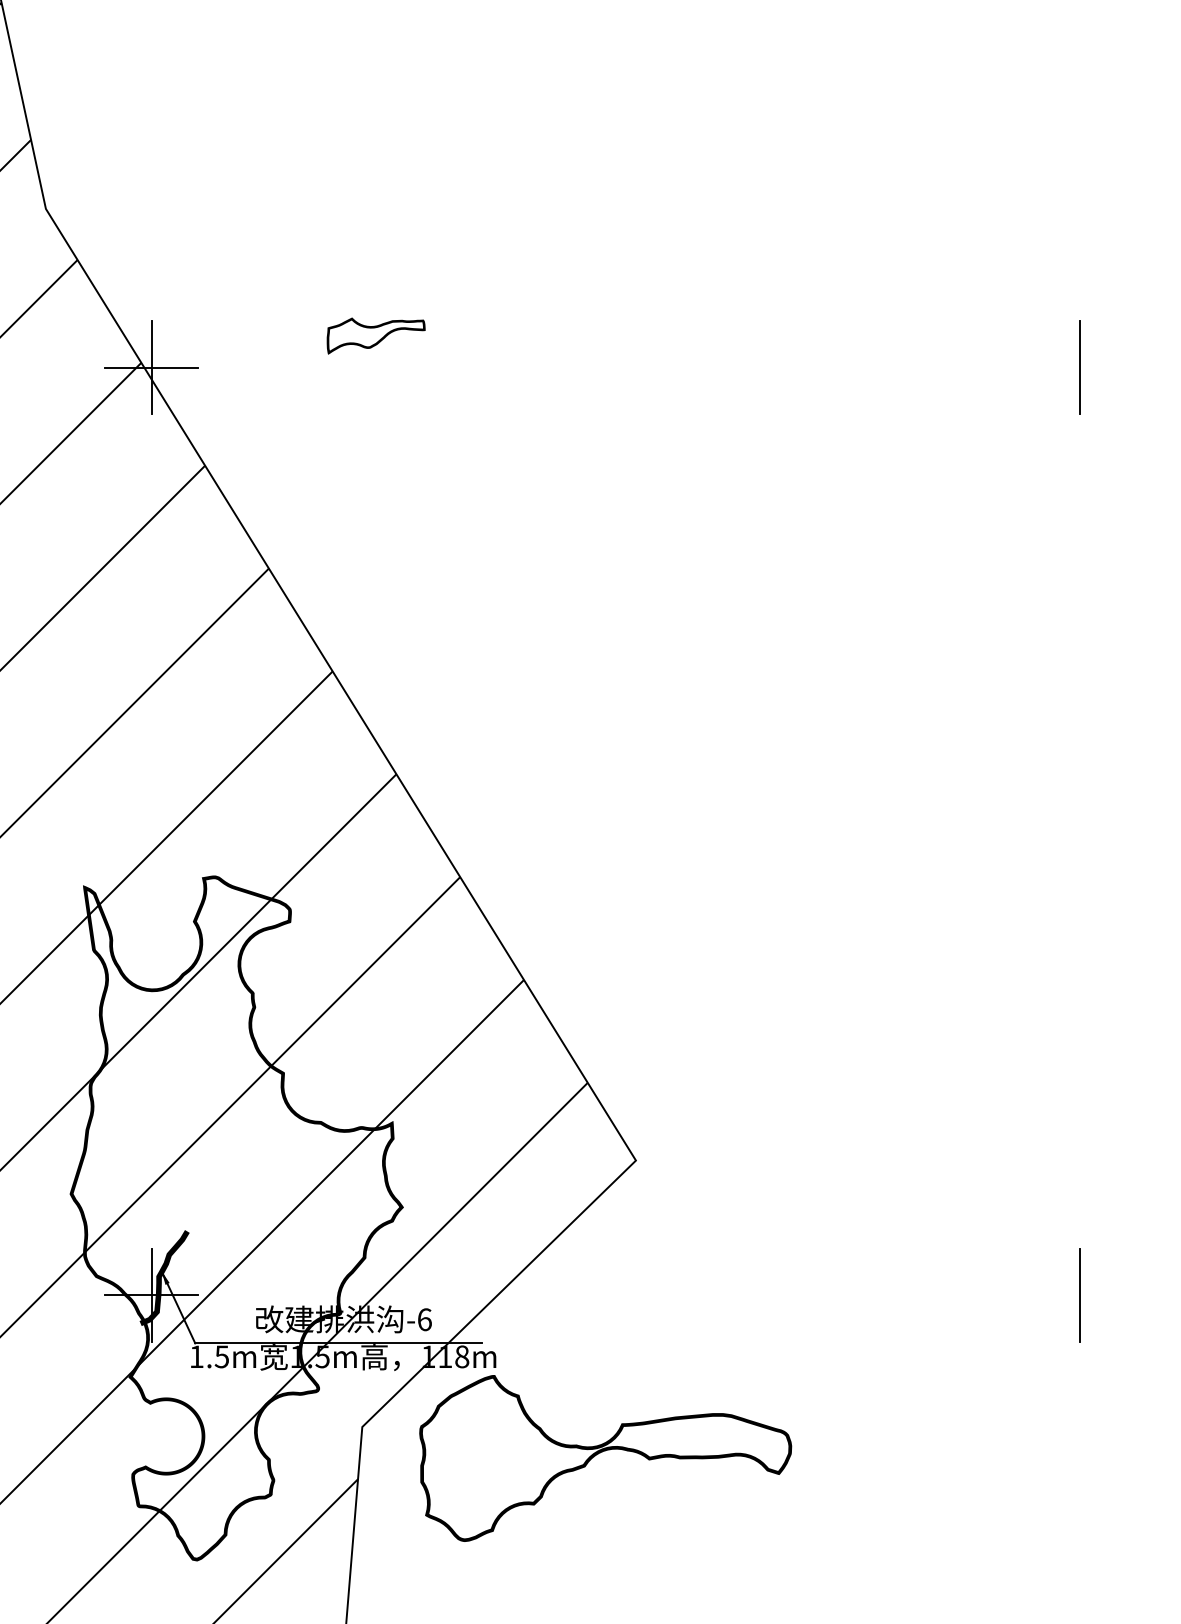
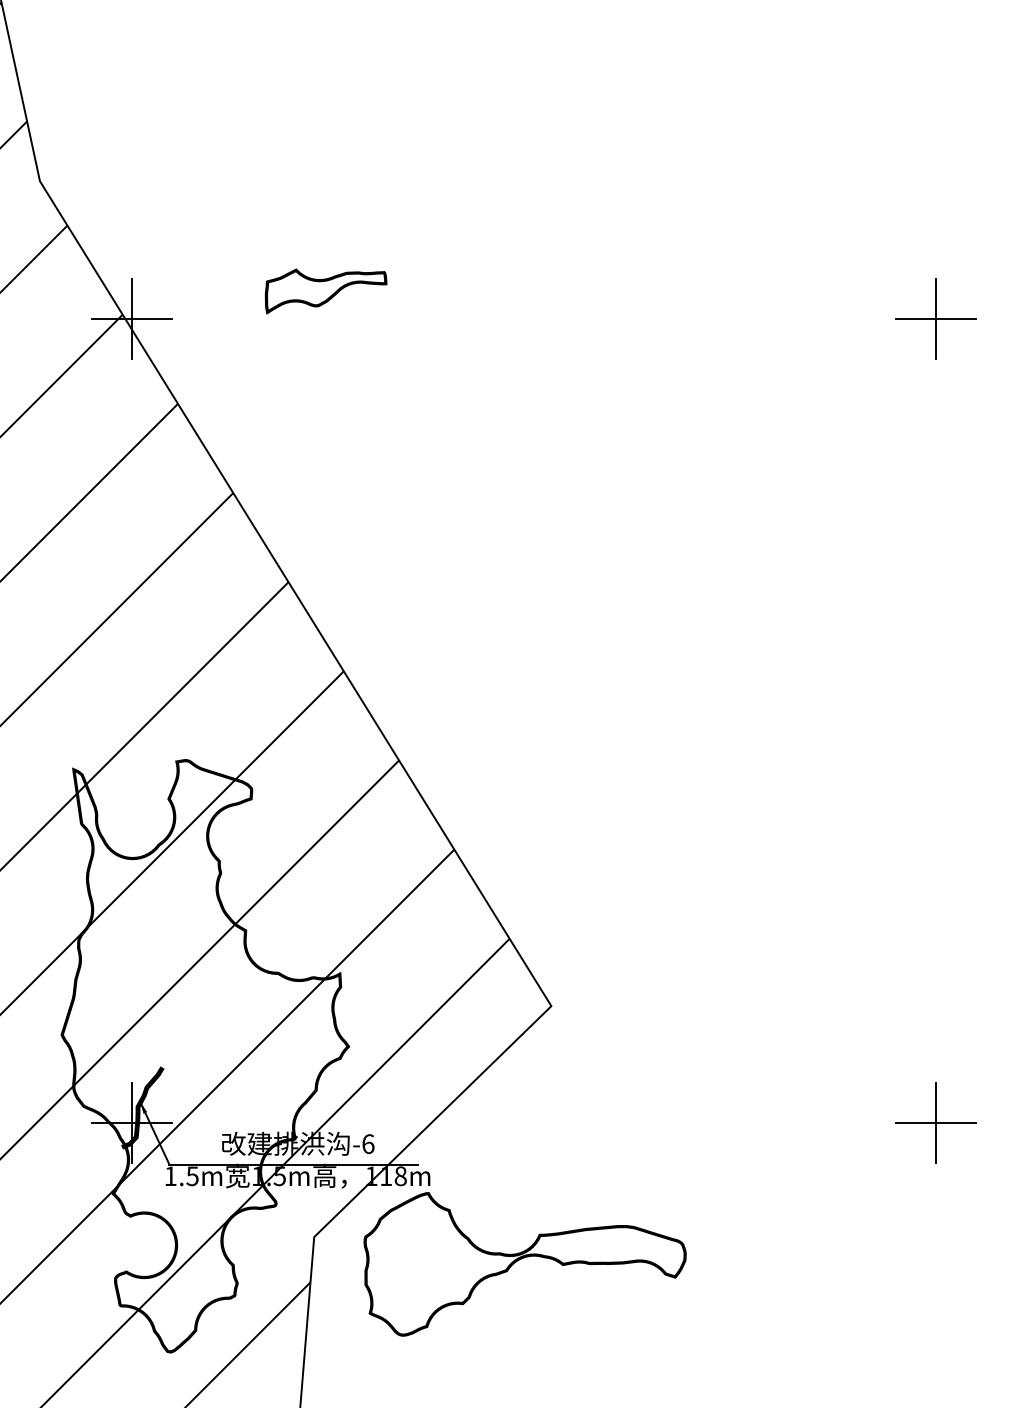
part: (376, 336) -> (326, 291), size x1.43
line: (1079, 367) -> (935, 318), added
line: (1079, 1294) -> (935, 1122), added

